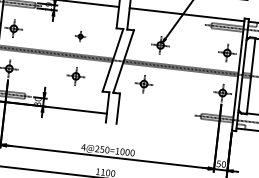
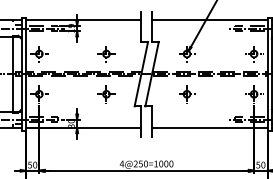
part: (80, 36) -> (106, 54), size x1.67
part: (144, 84) -> (187, 94), moved
line: (174, 121) -> (209, 127), added

